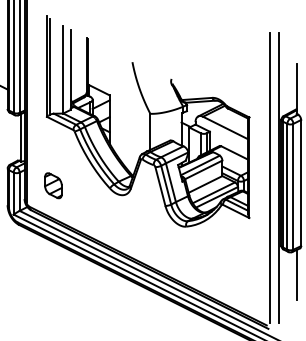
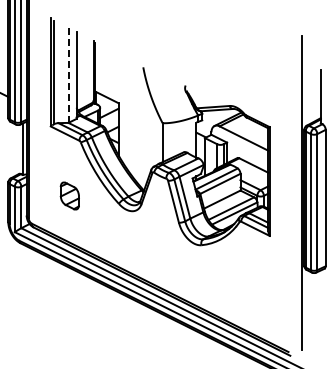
line: (63, 69) -> (68, 75), solid -> dashed
line: (269, 177) -> (291, 192), removed
part: (53, 185) -> (69, 195), moved
line: (296, 274) -> (320, 297), removed

